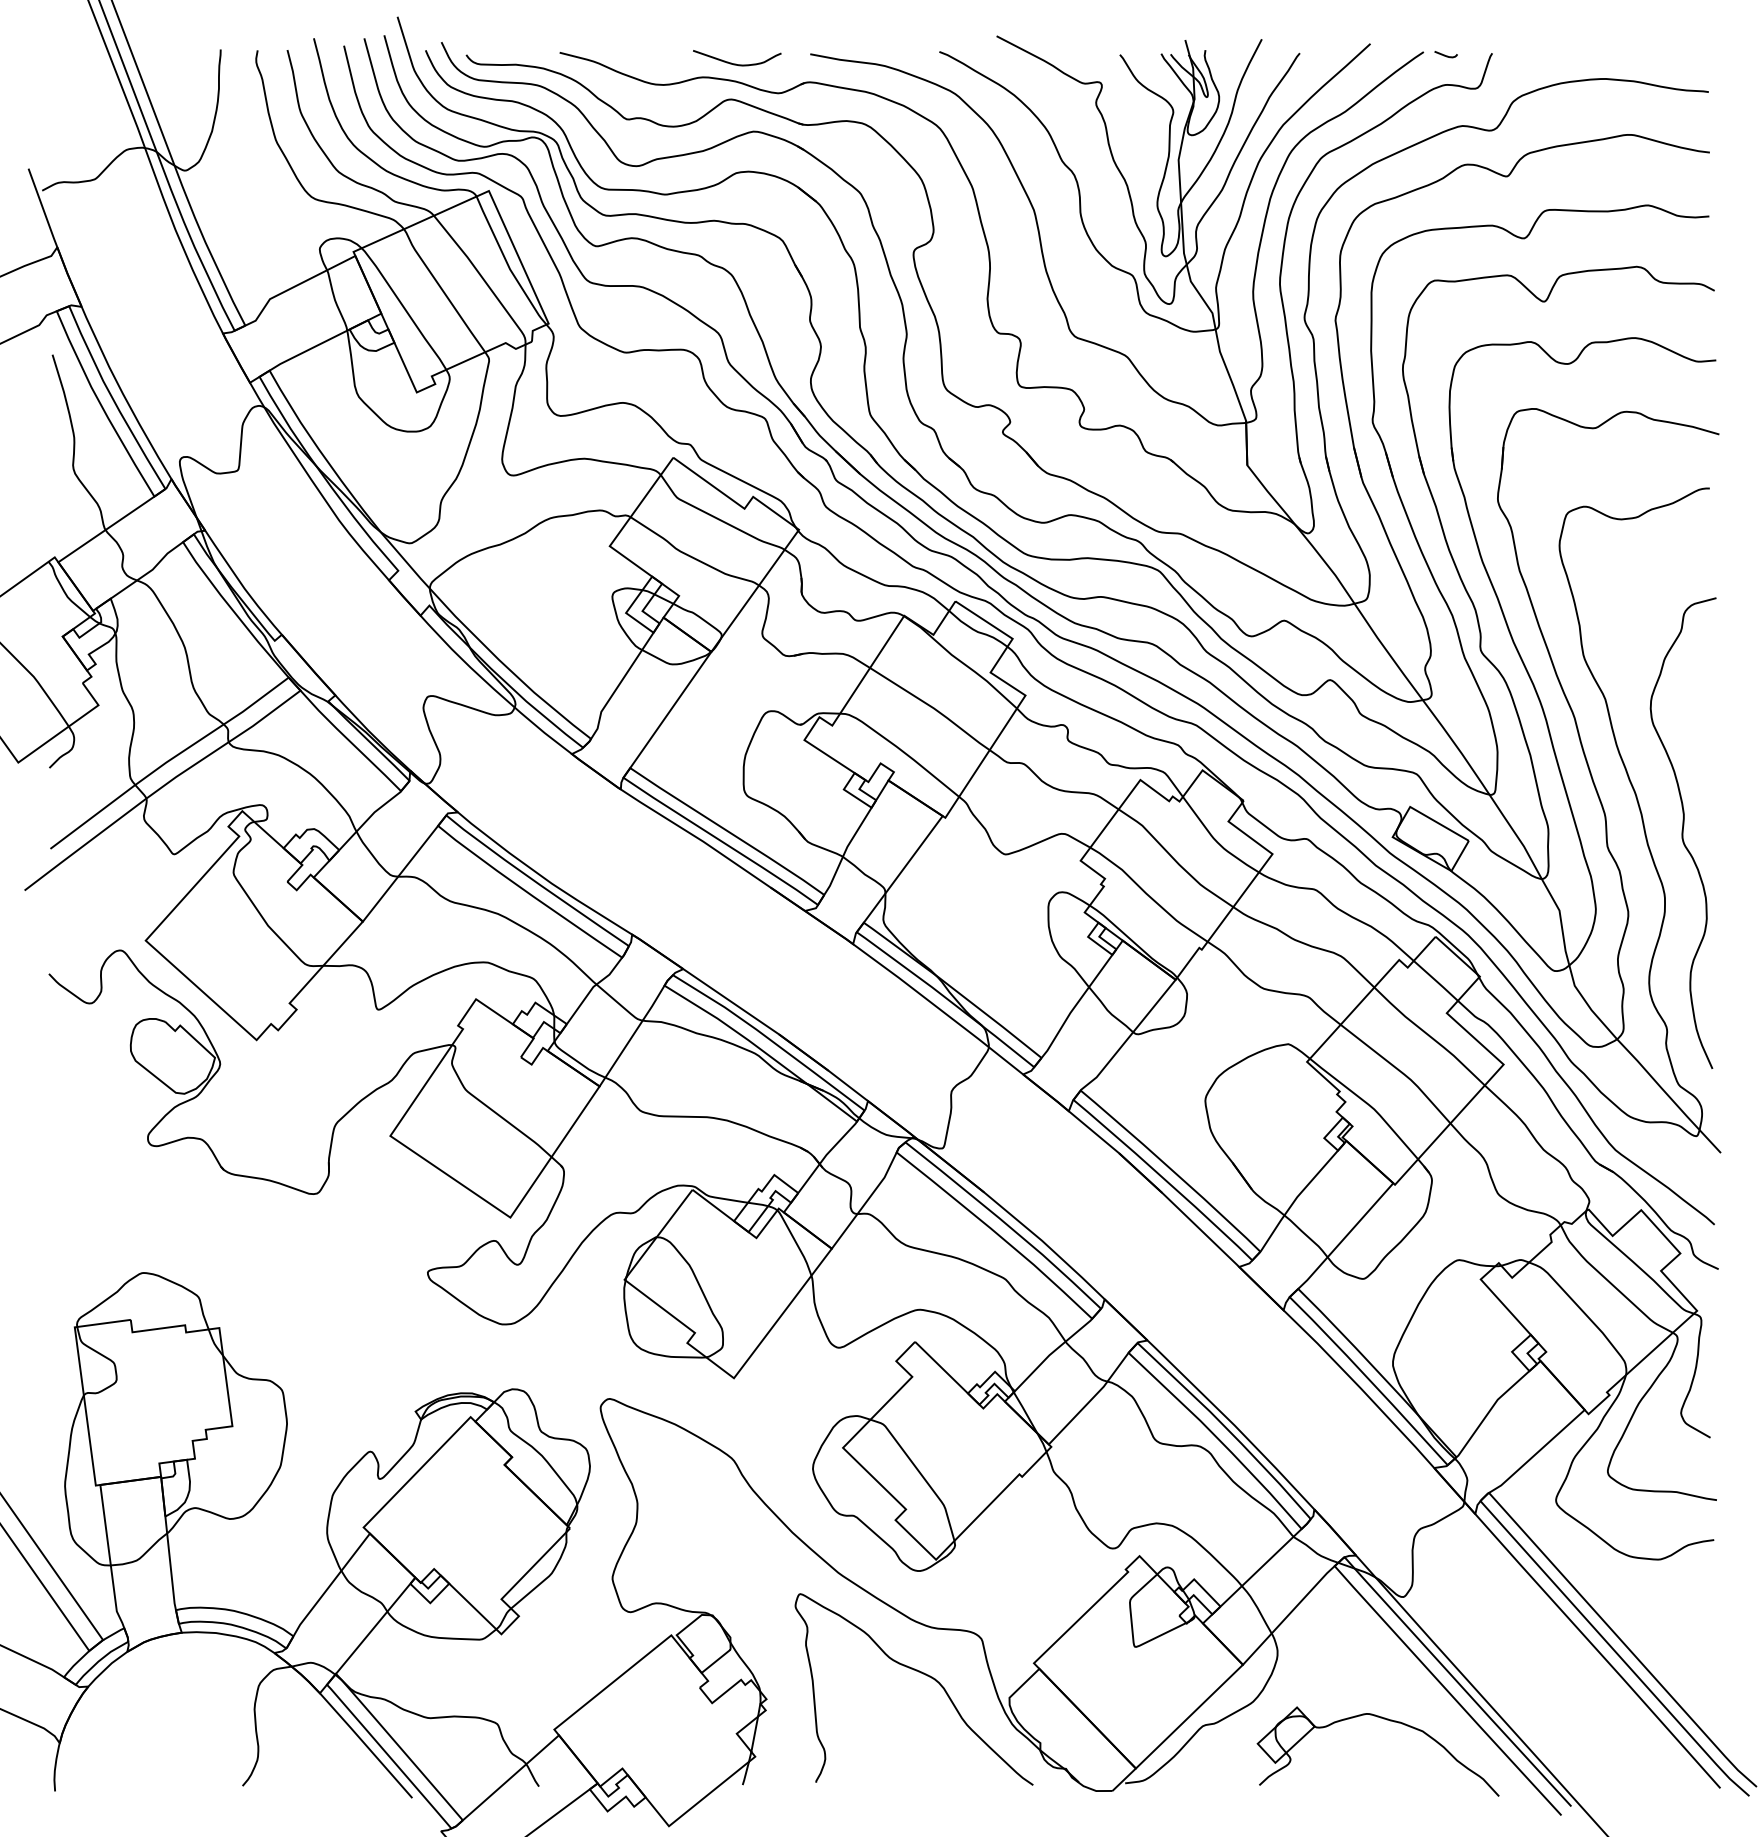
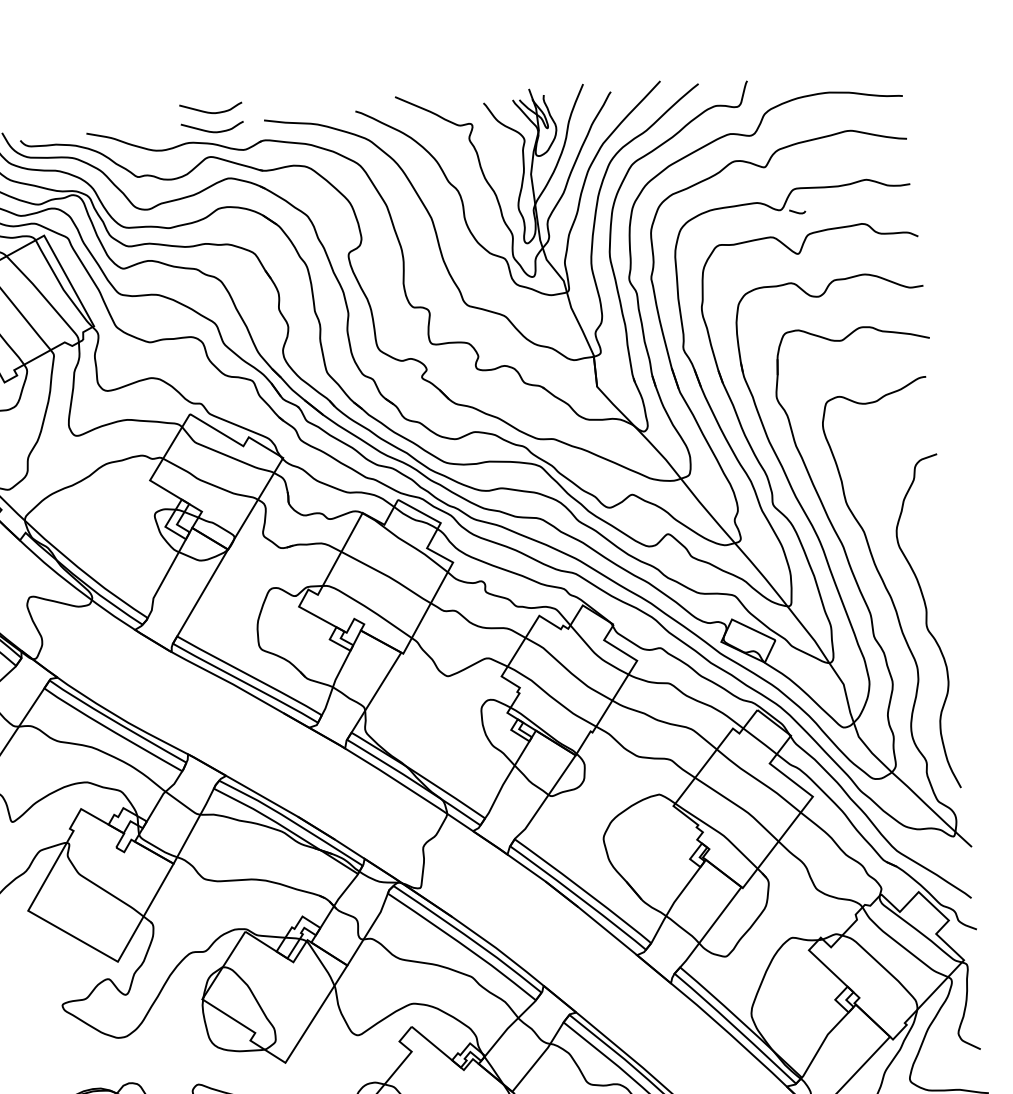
curve: (736, 36) -> (210, 112), added
curve: (1444, 54) -> (796, 211), moved

